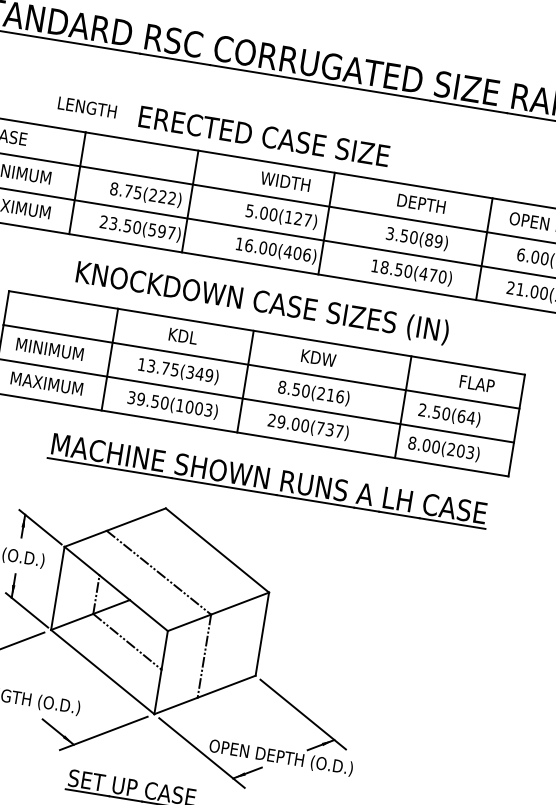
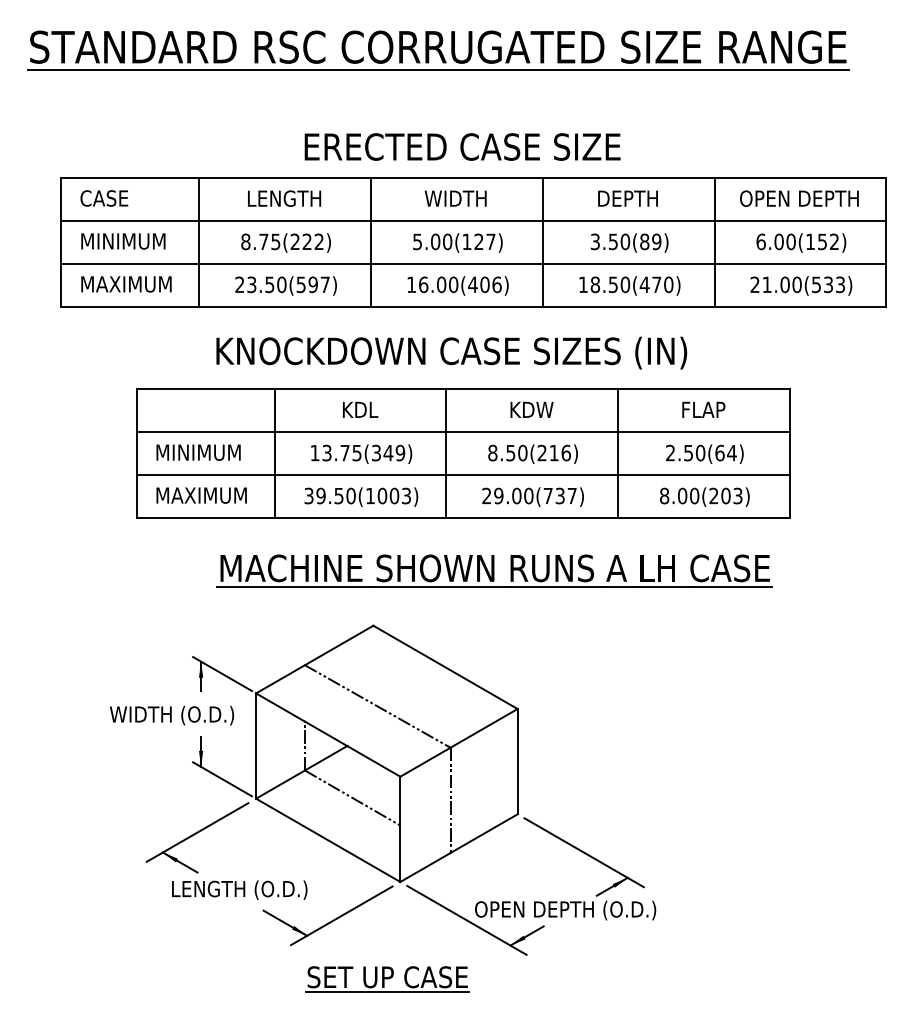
text: (87, 107) -> (284, 198), moved
text: (264, 136) -> (462, 146), moved
line: (190, 201) -> (371, 241), moved
line: (326, 223) -> (542, 241), moved
text: (477, 383) -> (703, 409), moved
line: (403, 406) -> (618, 452), moved

